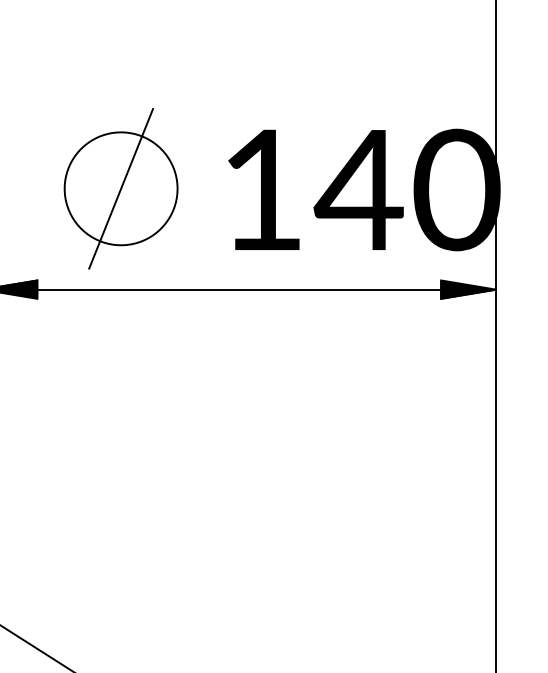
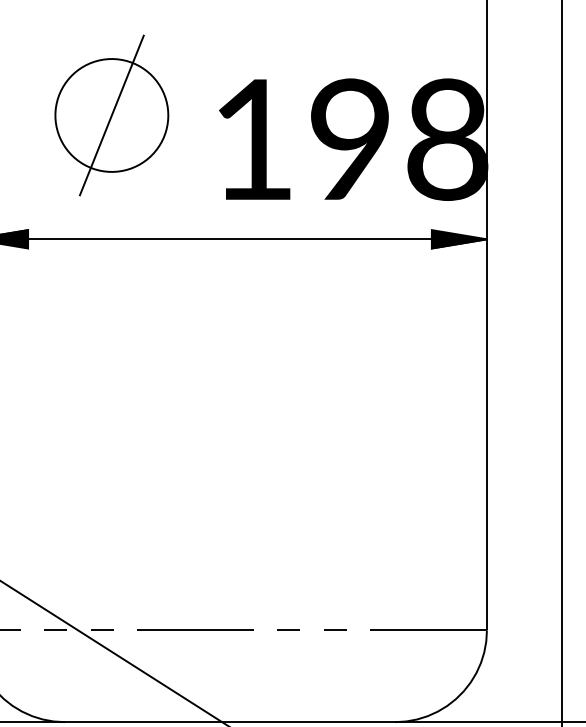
part: (120, 188) -> (111, 115), moved
text: (406, 189) -> (397, 139), 140 -> 198

